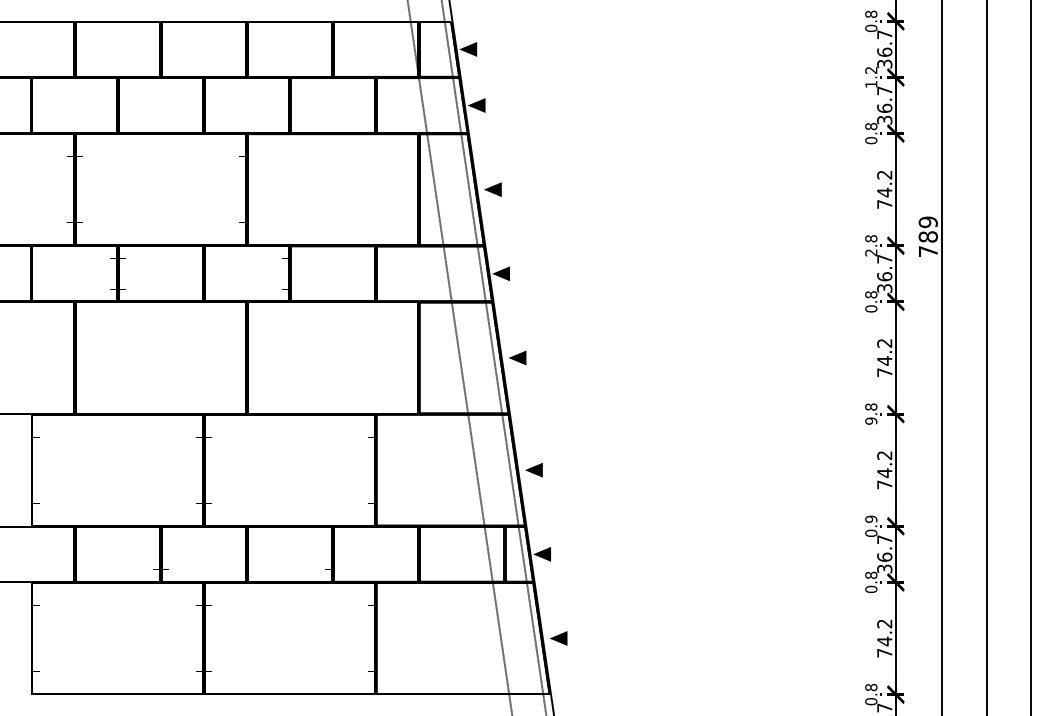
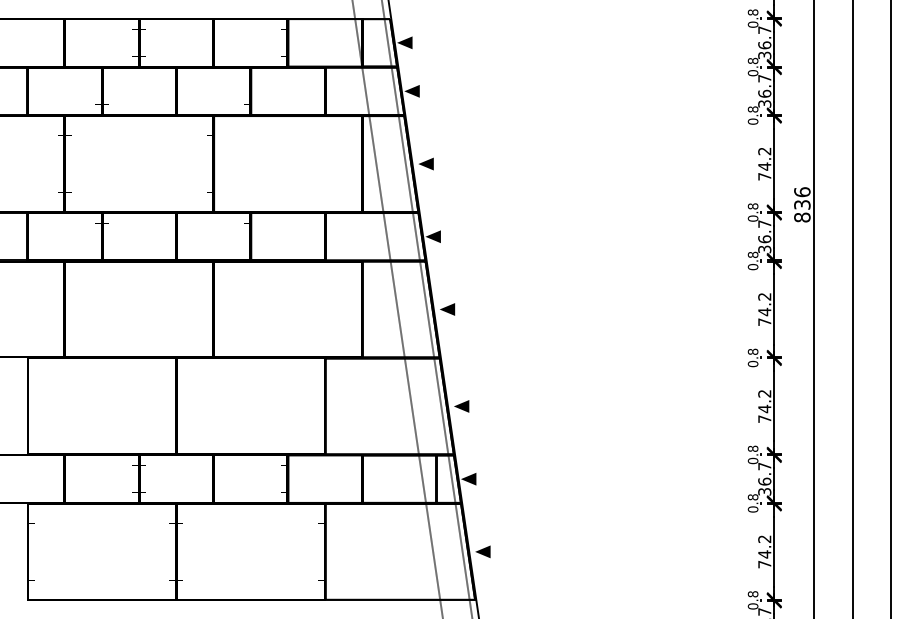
text: (871, 77) -> (753, 67), 1.2 -> 0.8
text: (927, 236) -> (801, 204), 789 -> 836
text: (871, 252) -> (753, 218), 2.8 -> 0.8
text: (871, 420) -> (753, 363), 9.8 -> 0.8
text: (871, 518) -> (753, 448), 0.9 -> 0.8

